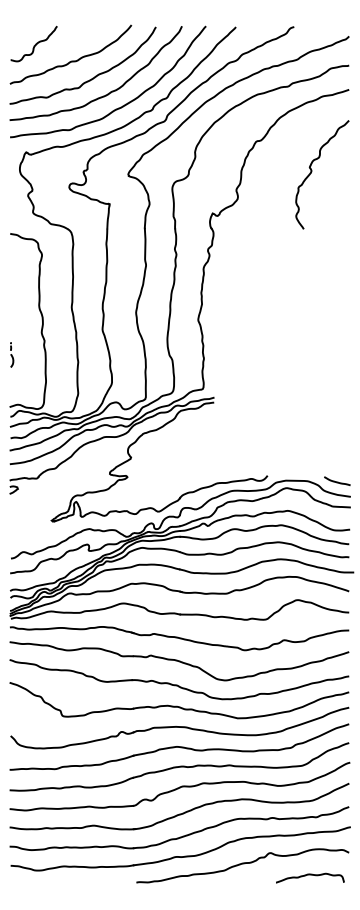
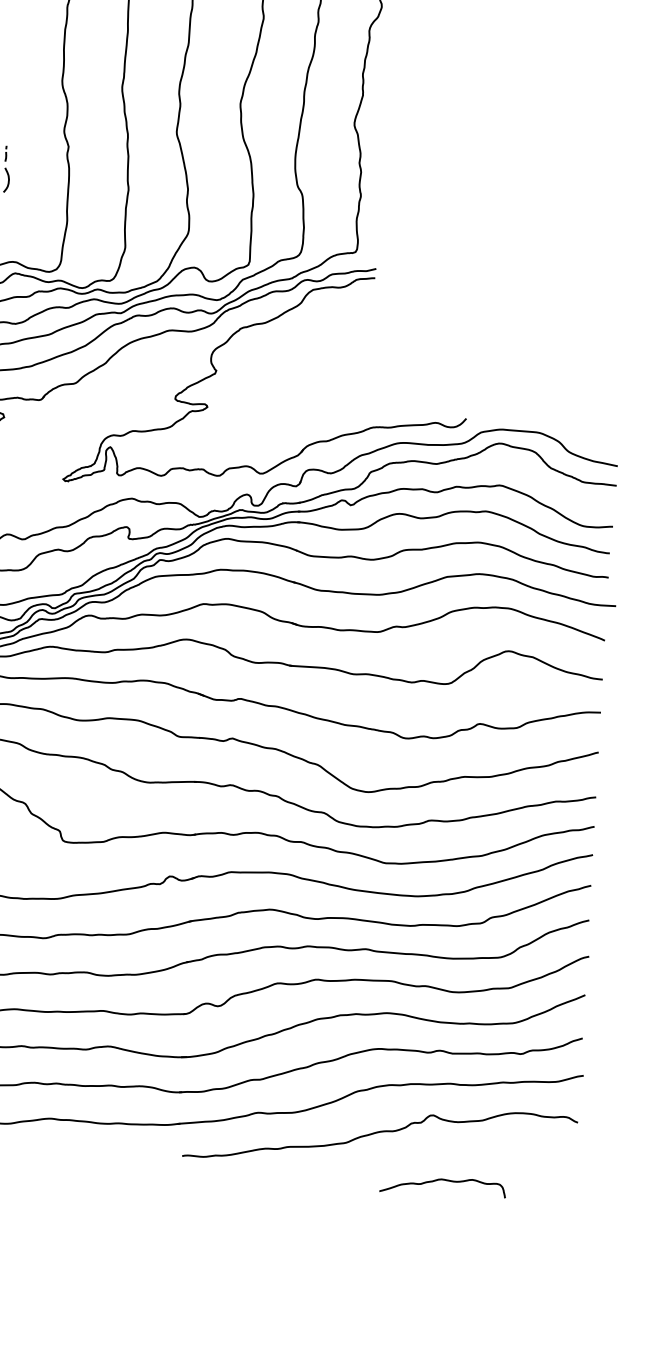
curve: (337, 481) -> (594, 436), removed
curve: (310, 875) -> (443, 1181), moved

